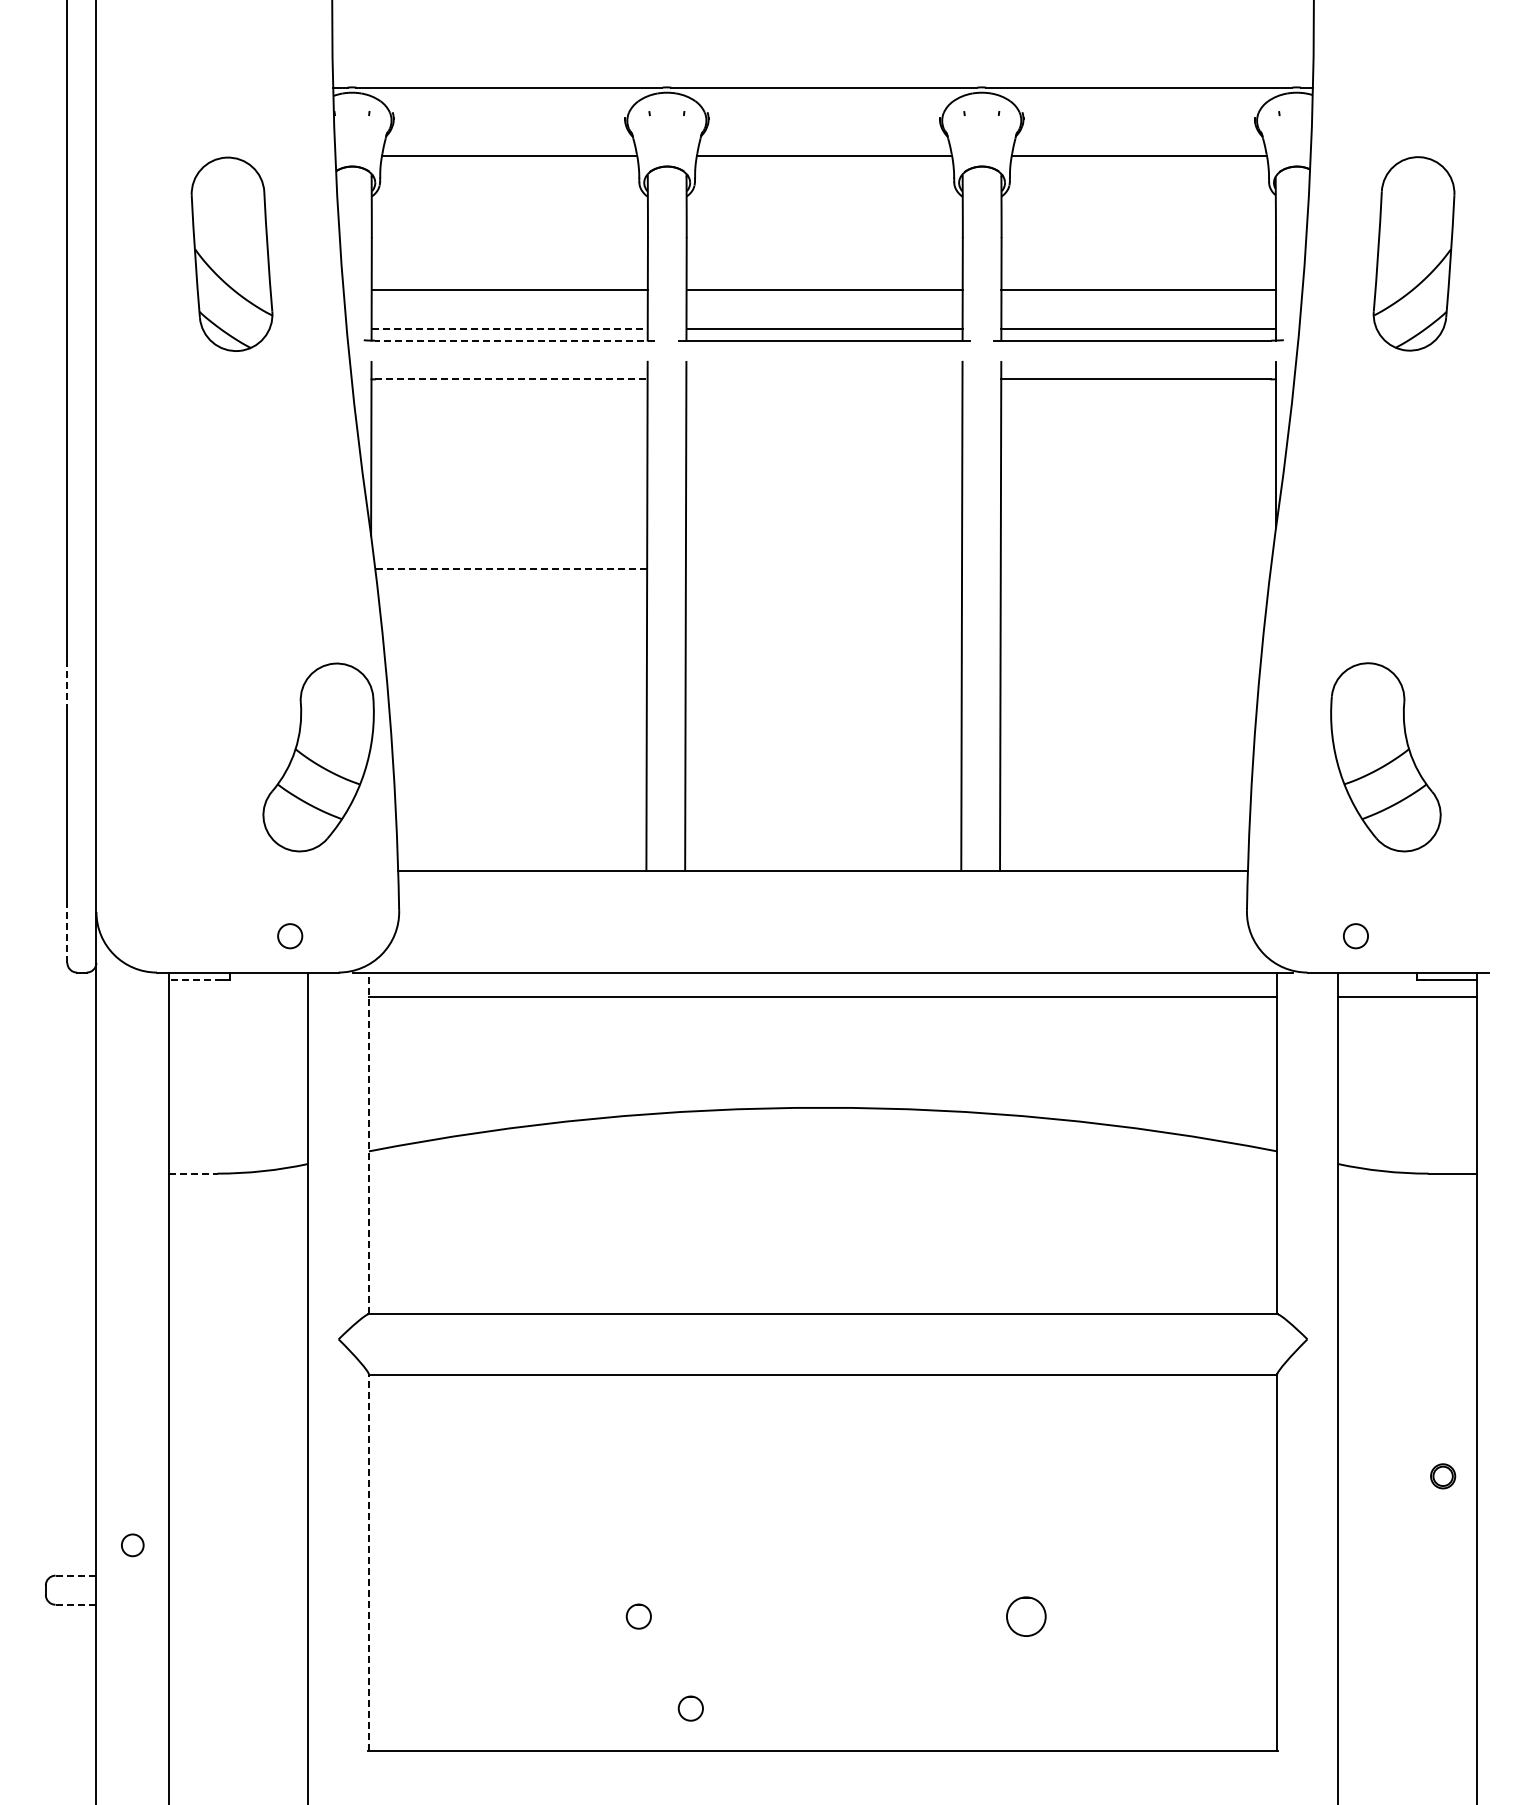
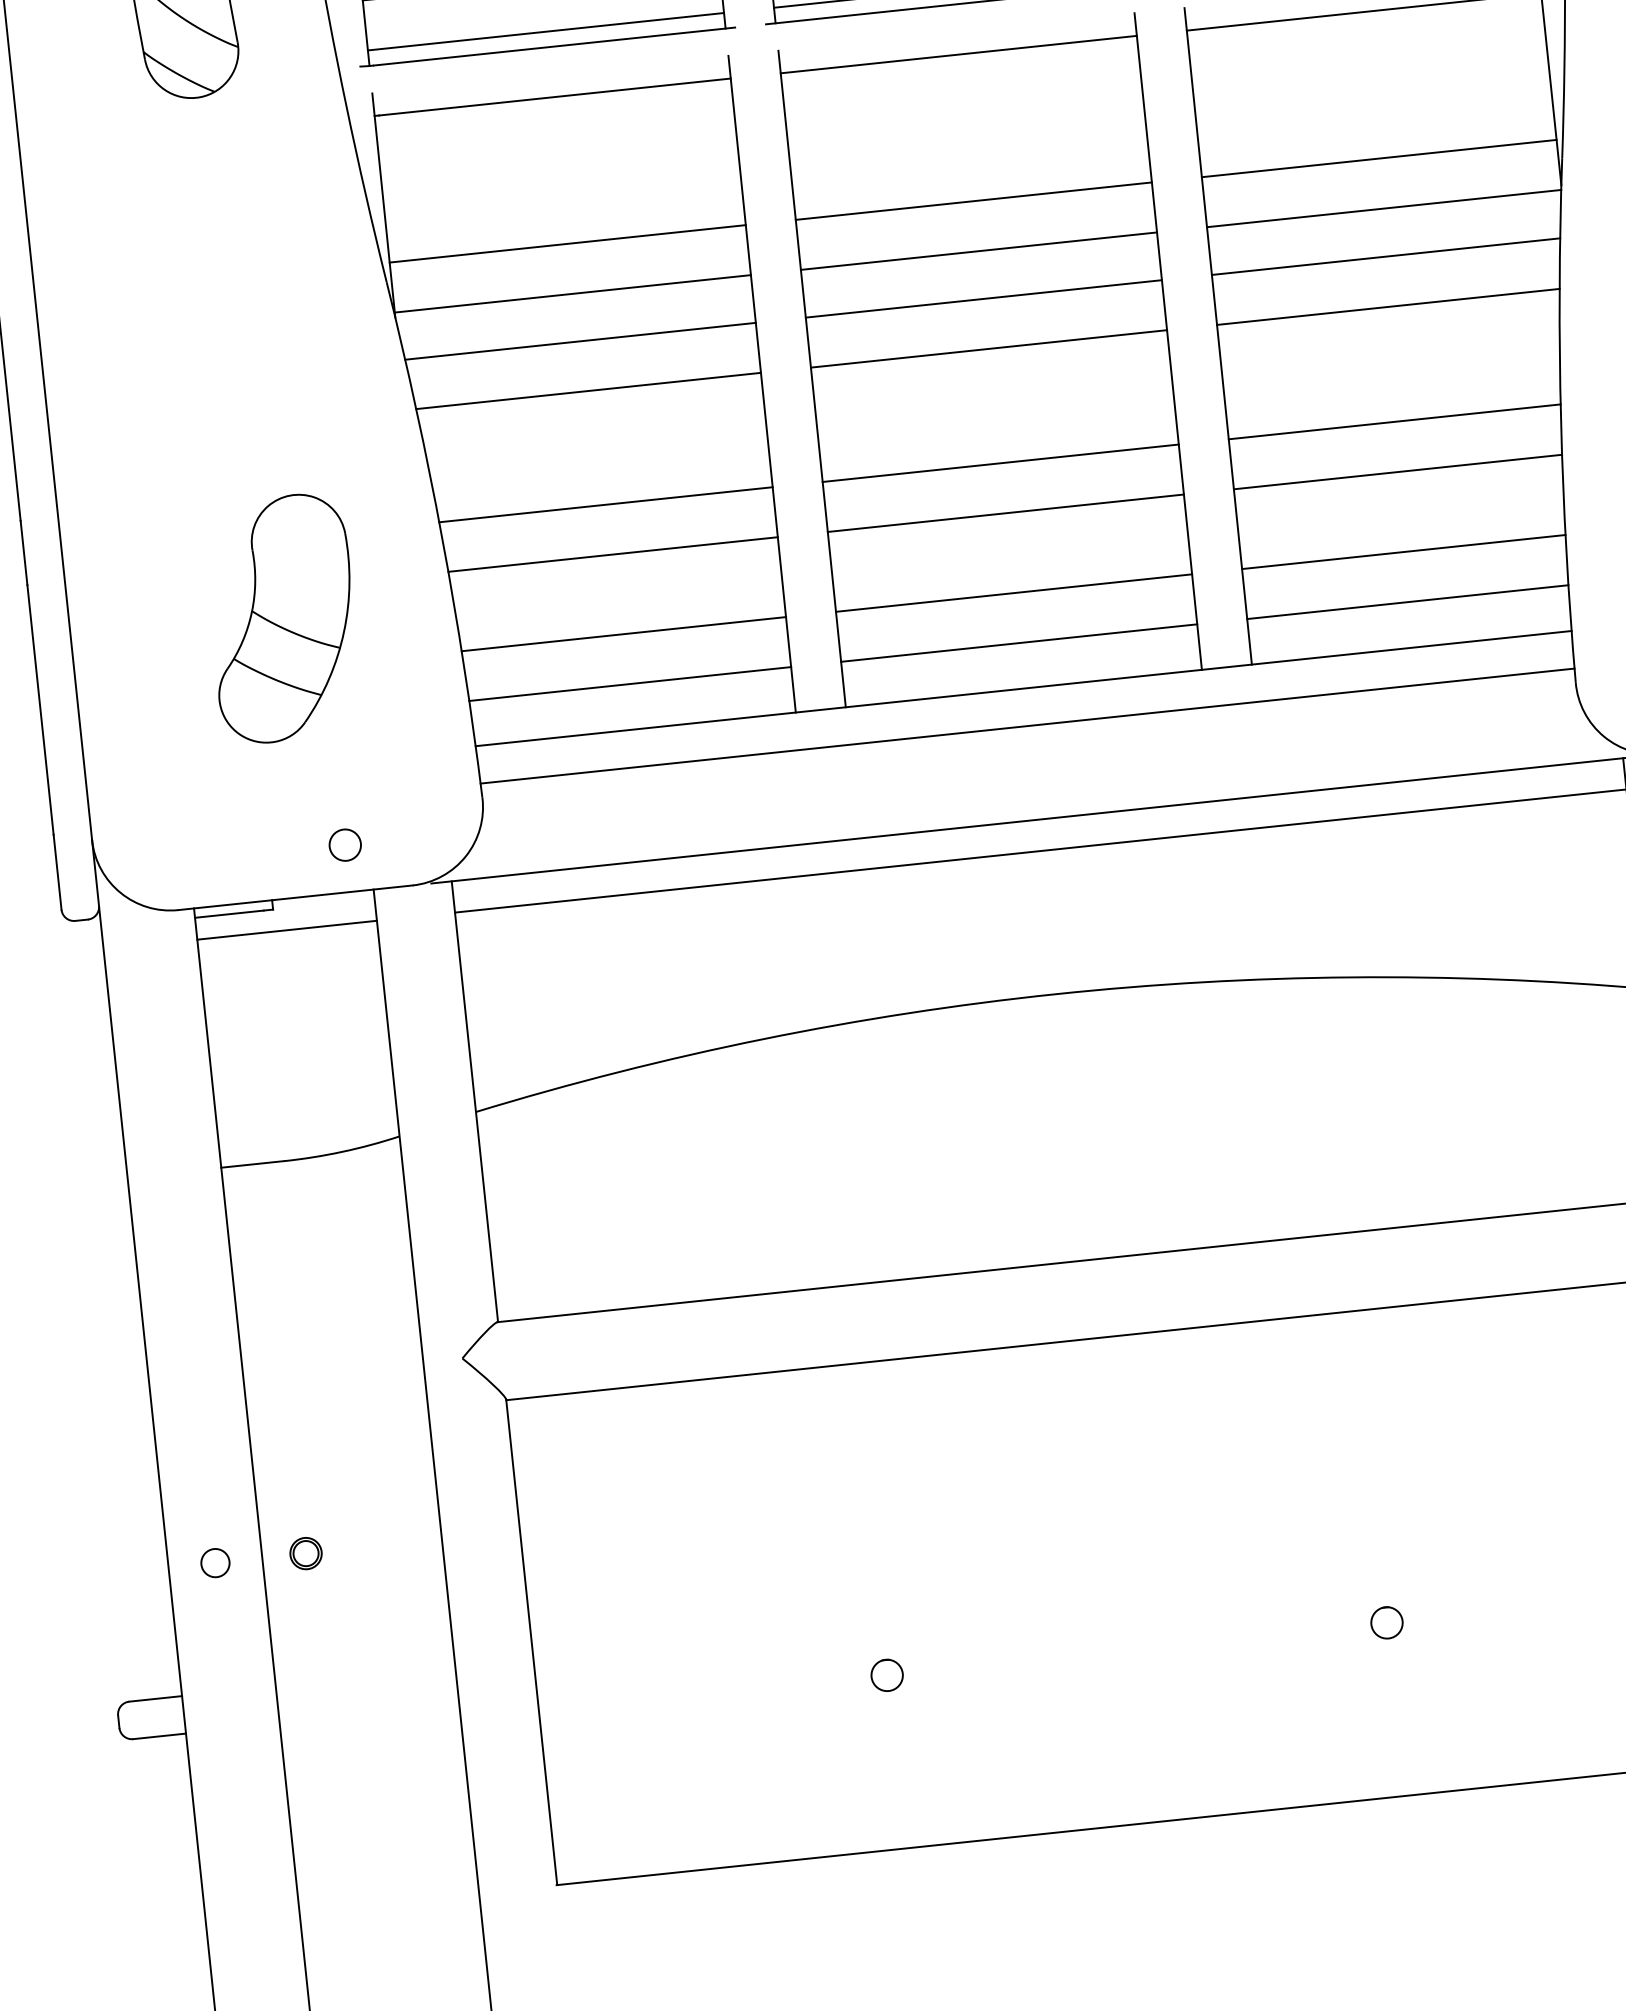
line: (510, 328) -> (547, 31), dashed -> solid
line: (514, 340) -> (553, 46), dashed -> solid
line: (511, 379) -> (555, 97), dashed -> solid
line: (824, 379) -> (958, 54), added
line: (509, 493) -> (568, 244), added
line: (824, 493) -> (974, 201), added
line: (1138, 493) -> (1379, 159), added
line: (509, 531) -> (573, 293), added
line: (824, 531) -> (979, 250), added
line: (1137, 531) -> (1383, 208), added
line: (511, 568) -> (580, 340), dashed -> solid
line: (823, 568) -> (983, 298), added
line: (1135, 568) -> (1385, 256), added
line: (513, 607) -> (588, 390), added
line: (823, 607) -> (988, 348), added
line: (1133, 607) -> (1388, 306), added
line: (67, 686) -> (24, 553), dashed -> solid
line: (517, 696) -> (605, 505), added
line: (823, 696) -> (1000, 463), added
line: (1128, 696) -> (1393, 422), added
line: (518, 734) -> (612, 554), added
line: (823, 734) -> (1005, 512), added
line: (1127, 734) -> (1397, 471), added
part: (318, 757) -> (282, 618), moved
line: (520, 796) -> (623, 633), added
line: (823, 796) -> (1014, 592), added
line: (1125, 796) -> (1403, 551), added
line: (521, 835) -> (629, 683), added
line: (823, 835) -> (1019, 642), added
line: (1124, 835) -> (1407, 602), added
line: (822, 899) -> (1026, 725), added
line: (67, 933) -> (57, 871), dashed -> solid
line: (195, 979) -> (229, 913), dashed -> solid
line: (238, 996) -> (286, 929), added
line: (368, 1143) -> (474, 1101), dashed -> solid
line: (193, 1173) -> (252, 1164), dashed -> solid
part: (202, 1476) -> (305, 1553), added
circle: (132, 1545) -> (215, 1563), moved
line: (368, 1562) -> (531, 1642), dashed -> solid
line: (76, 1575) -> (156, 1698), dashed -> solid
line: (75, 1604) -> (158, 1736), dashed -> solid
circle: (1026, 1616) -> (1387, 1622), size x0.62
circle: (690, 1708) -> (966, 1786), removed

